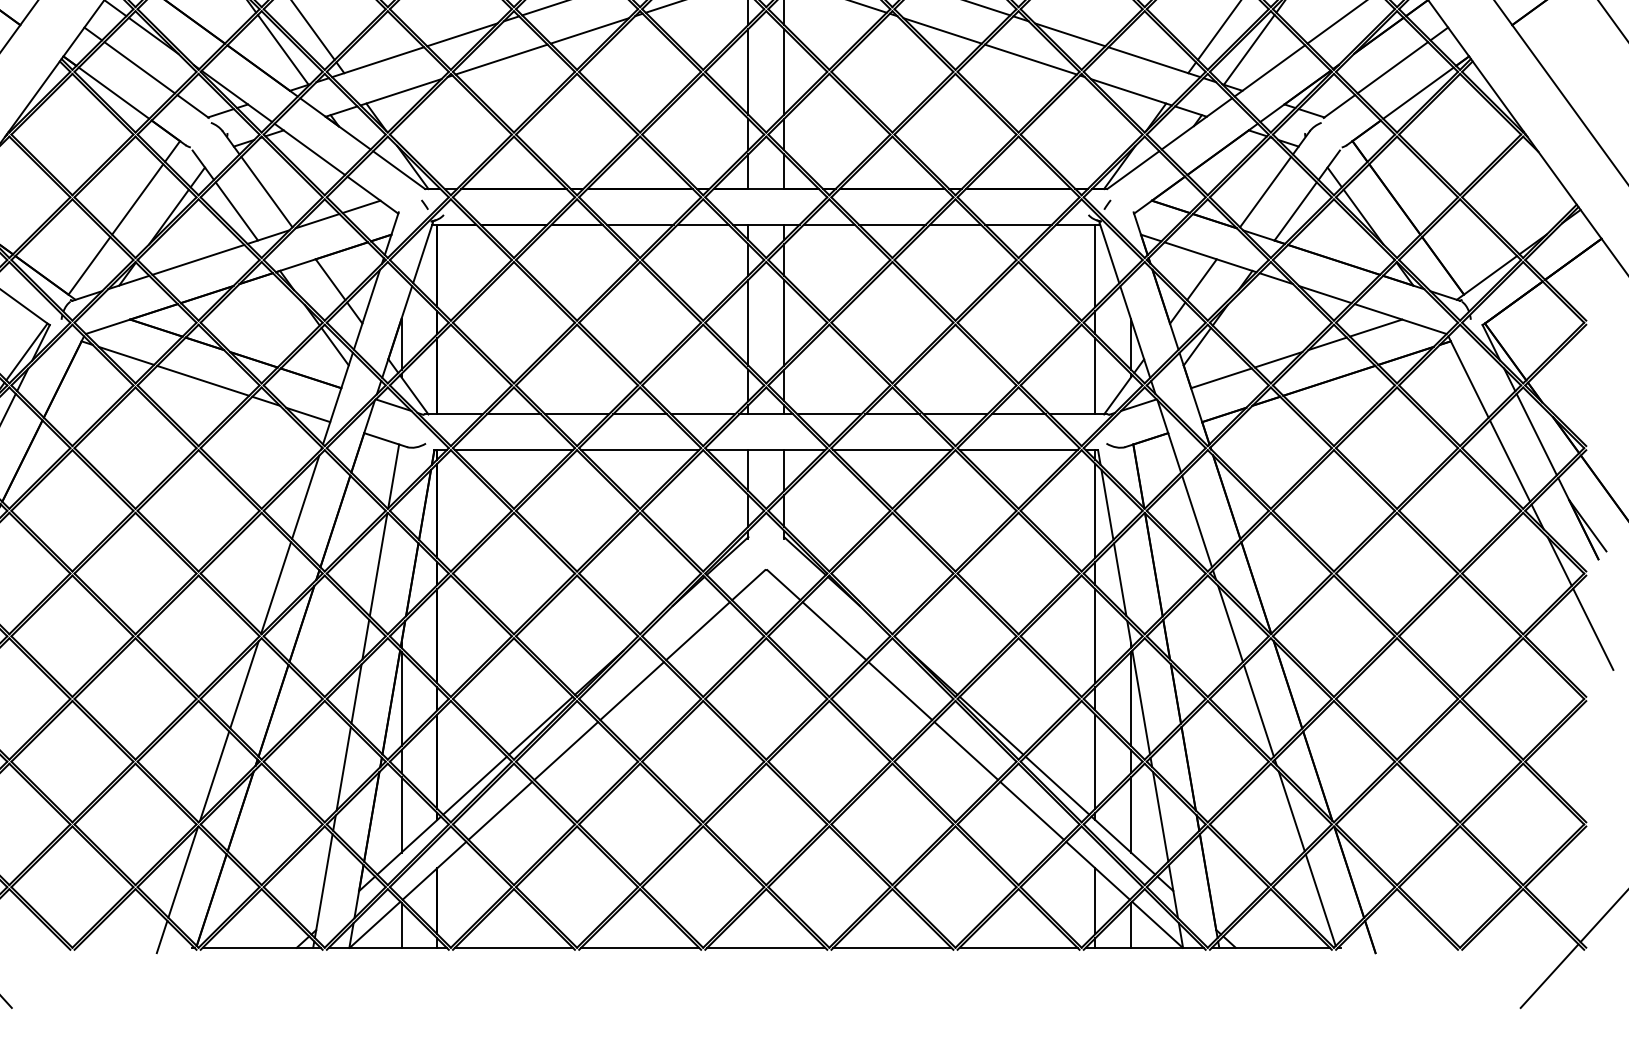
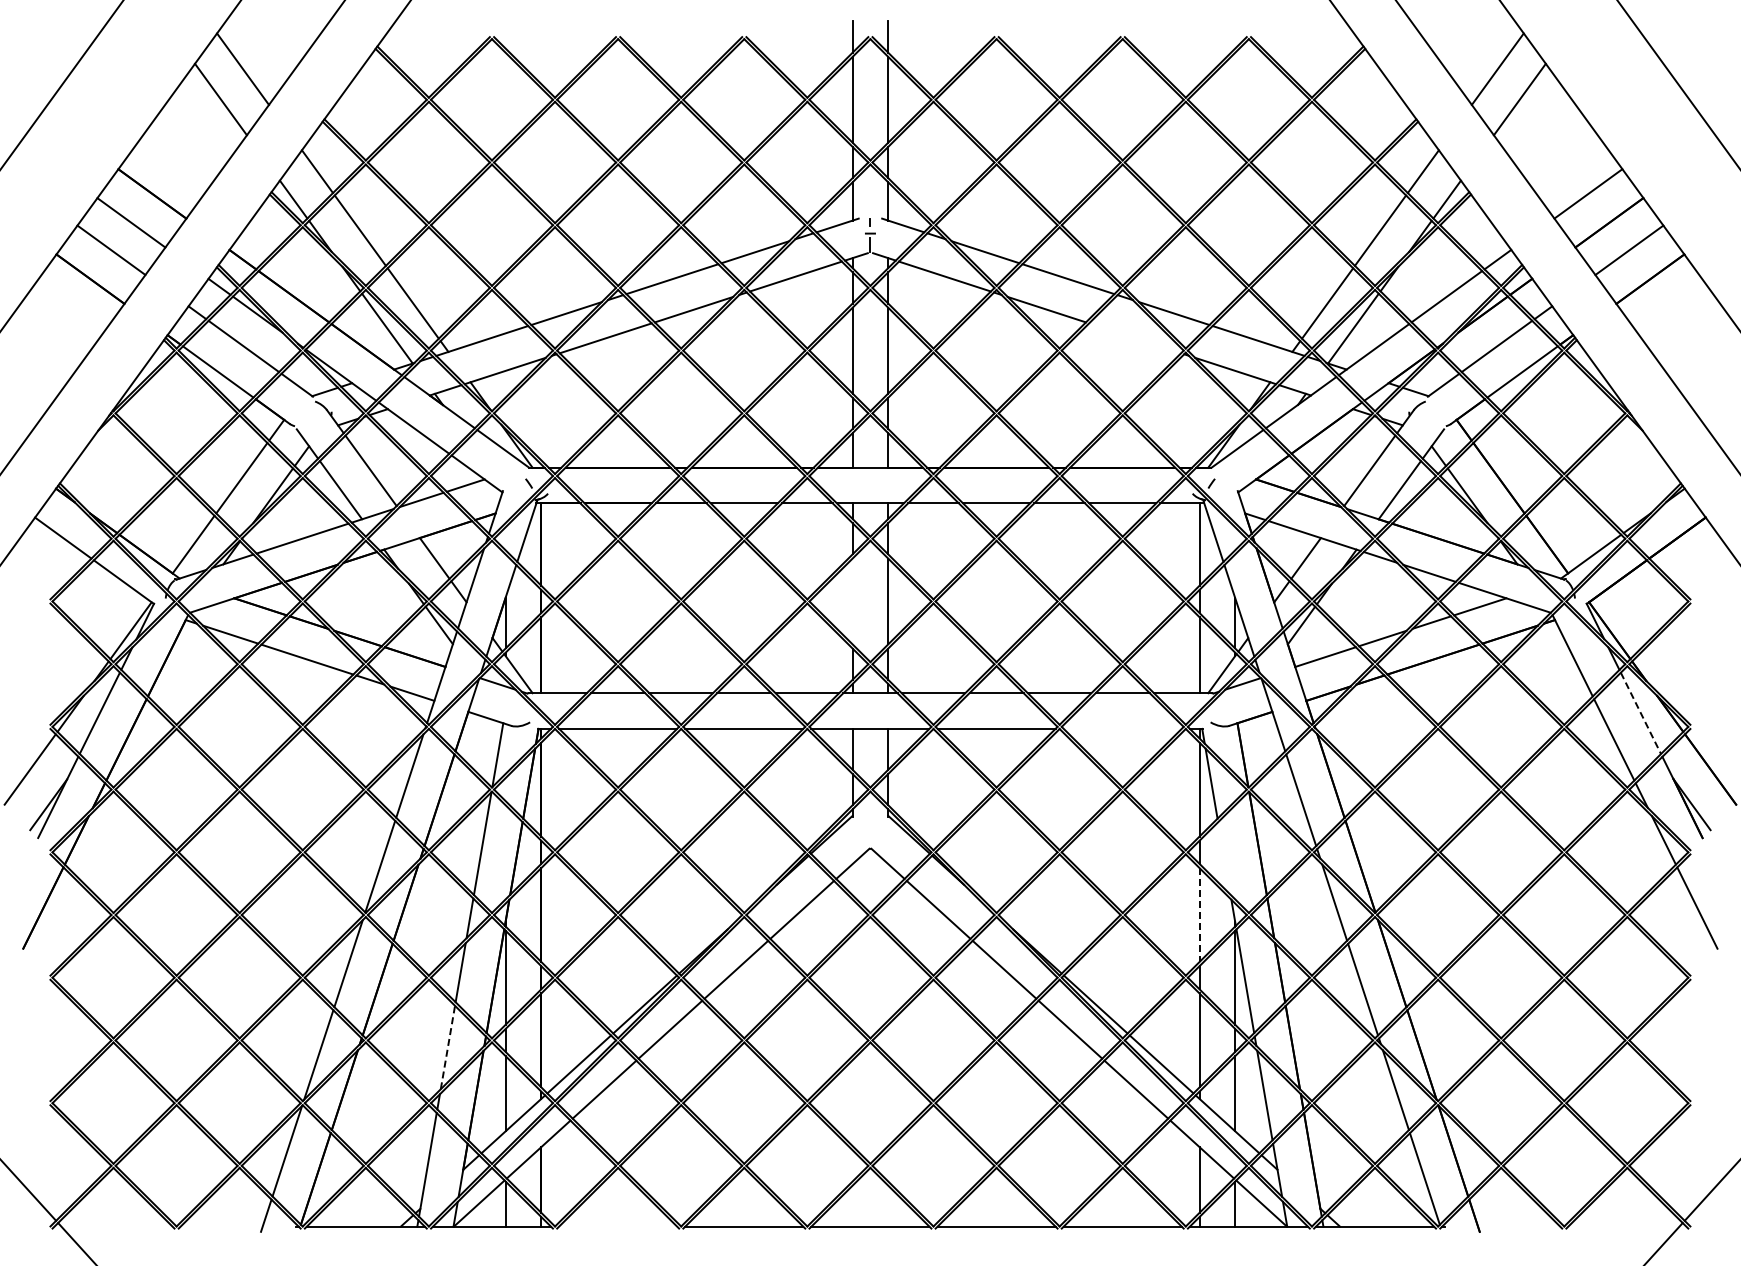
line: (1031, 59) -> (1135, 338), removed
line: (748, 322) -> (852, 601), removed
line: (1537, 434) -> (1641, 713), solid -> dashed
line: (1018, 449) -> (1122, 728), removed
line: (1120, 579) -> (1224, 858), removed
line: (1095, 636) -> (1199, 915), solid -> dashed
line: (344, 768) -> (448, 1047), solid -> dashed
line: (514, 947) -> (618, 1226), removed

